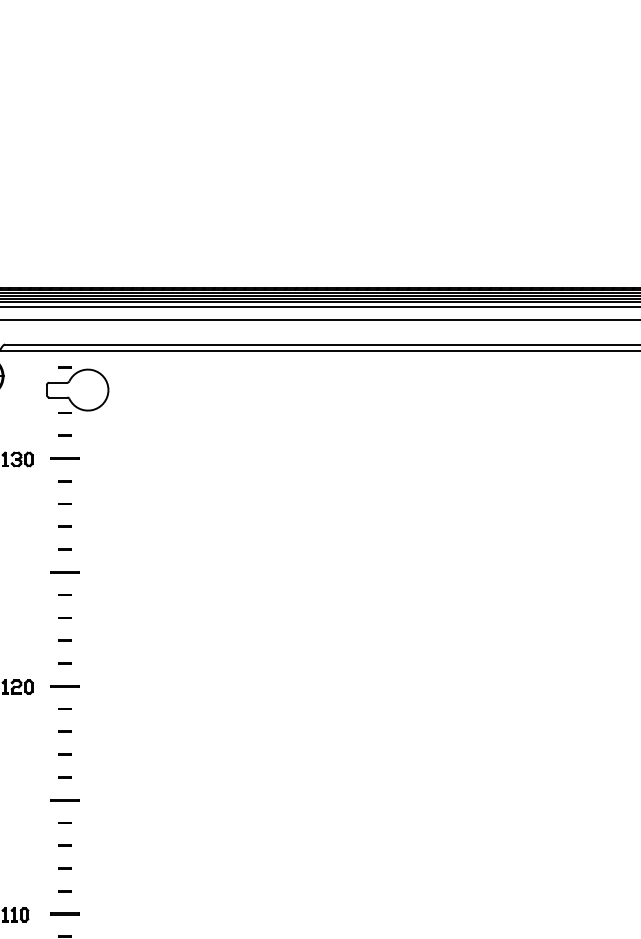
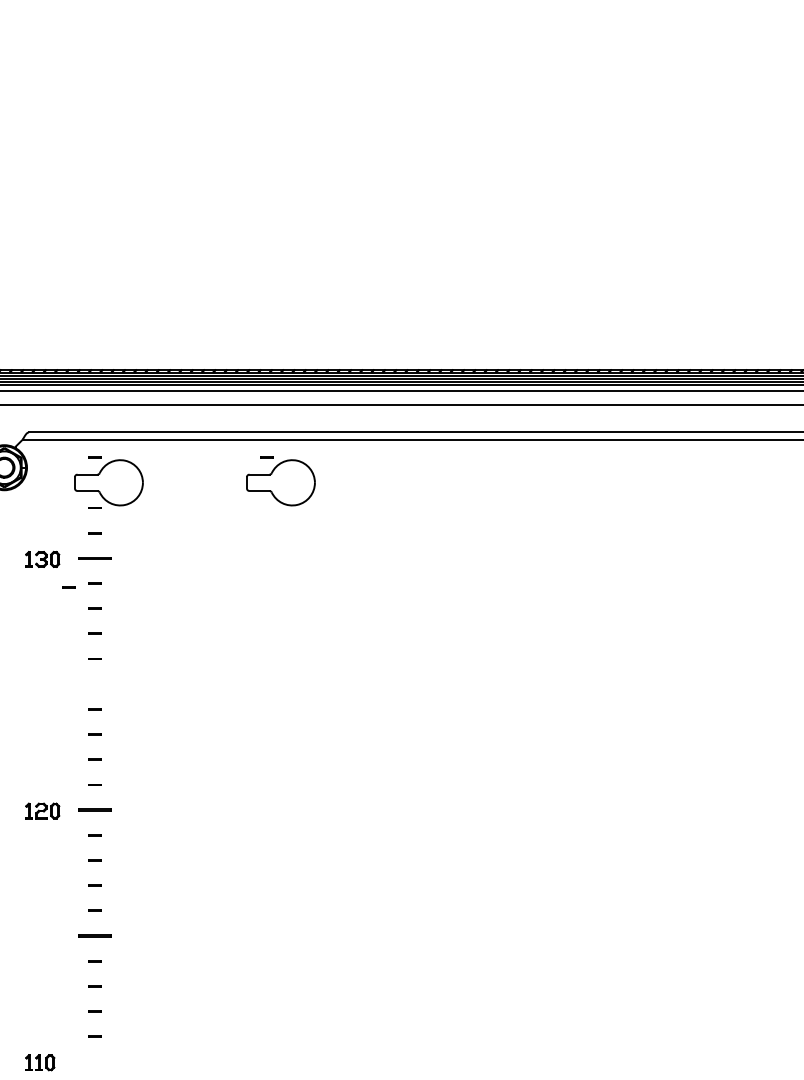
part: (232, 388) -> (280, 481), added
line: (41, 484) -> (68, 587), added
line: (64, 572) -> (94, 684), removed
line: (64, 913) -> (94, 1061), removed

